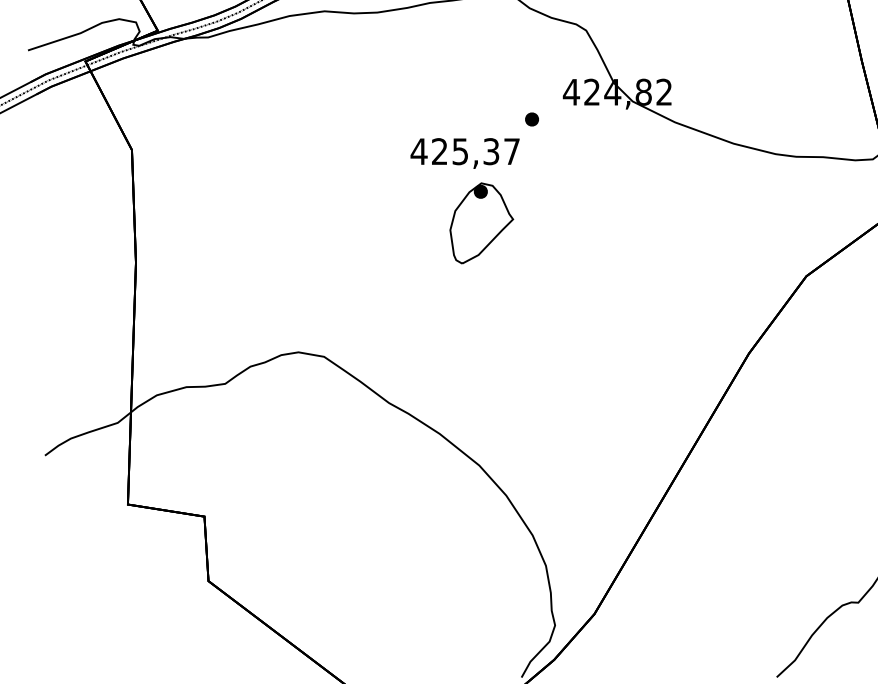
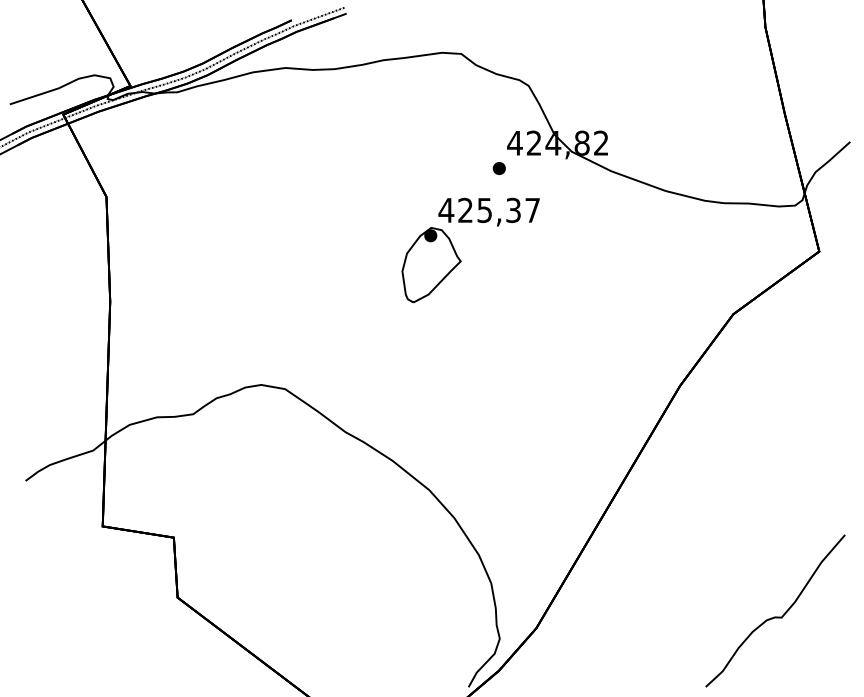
part: (531, 119) -> (498, 168), moved
text: (464, 152) -> (488, 211), moved

